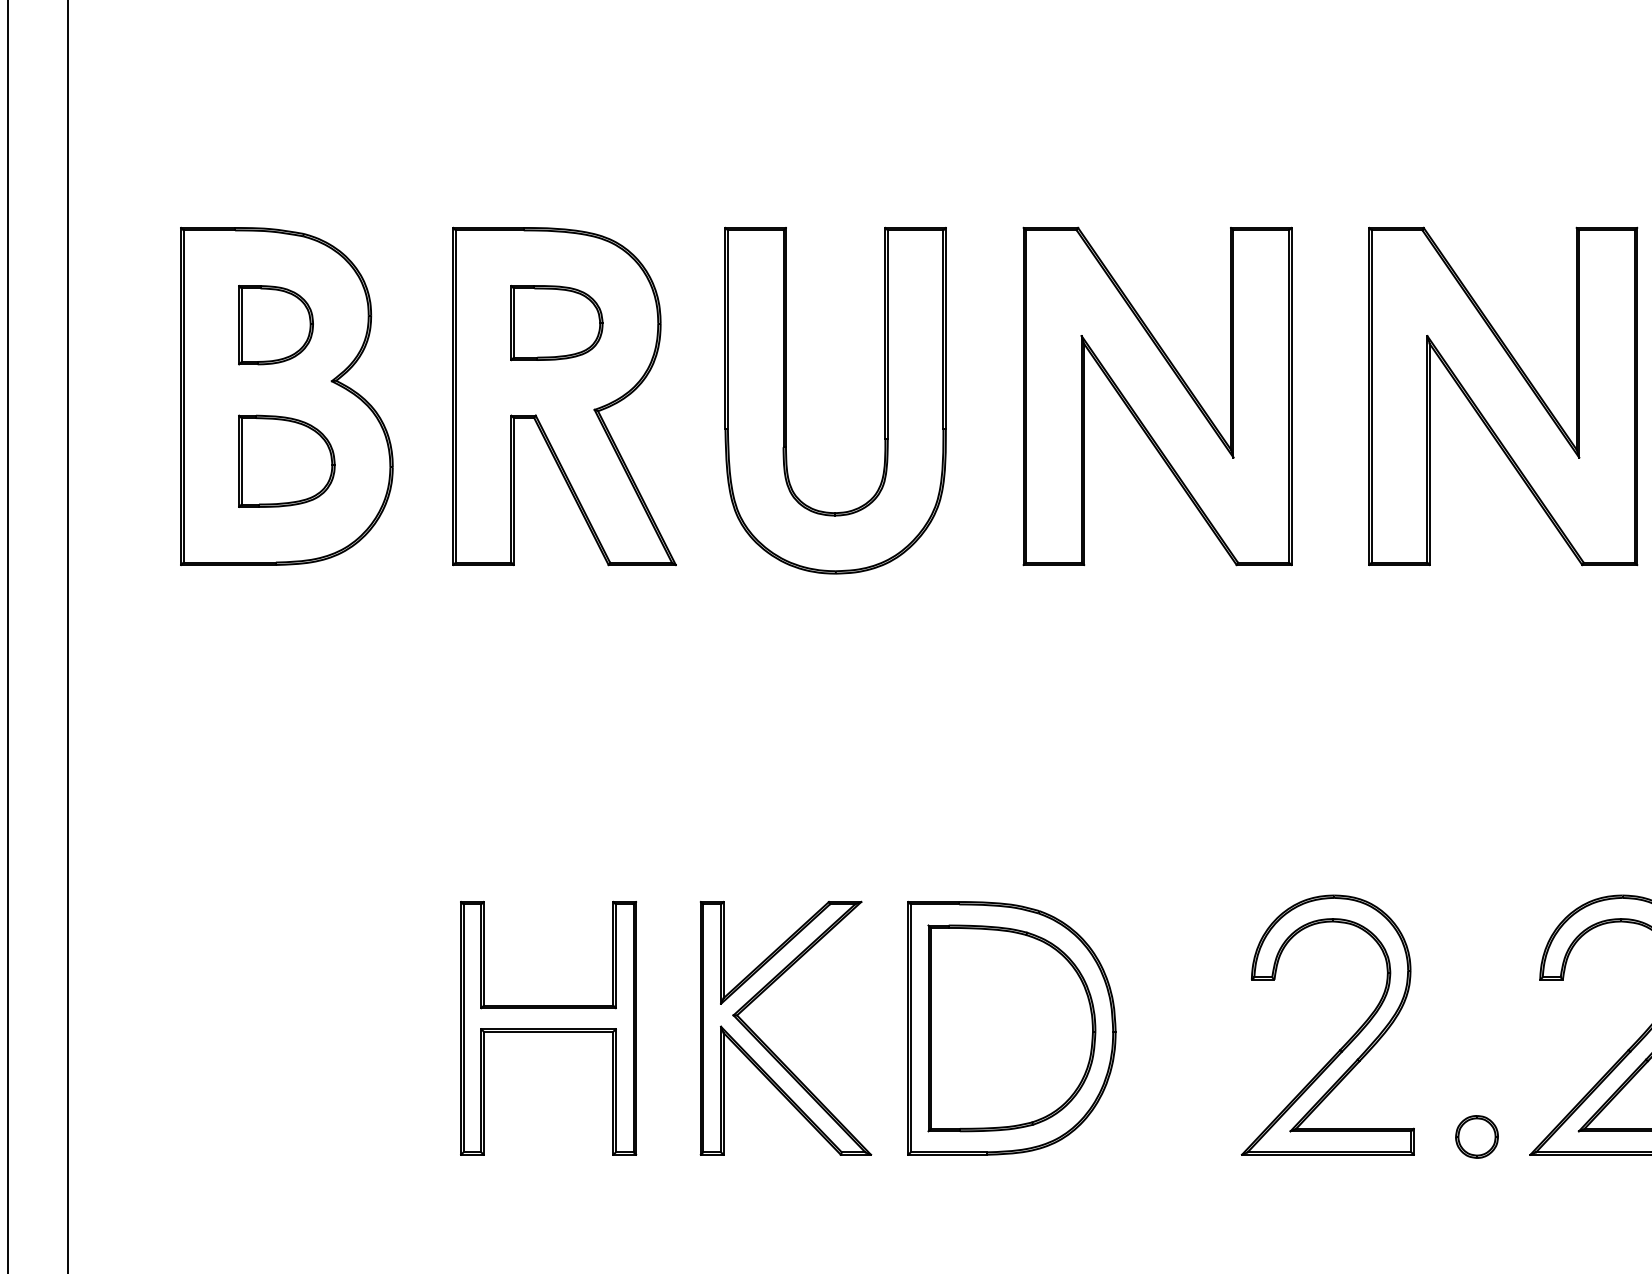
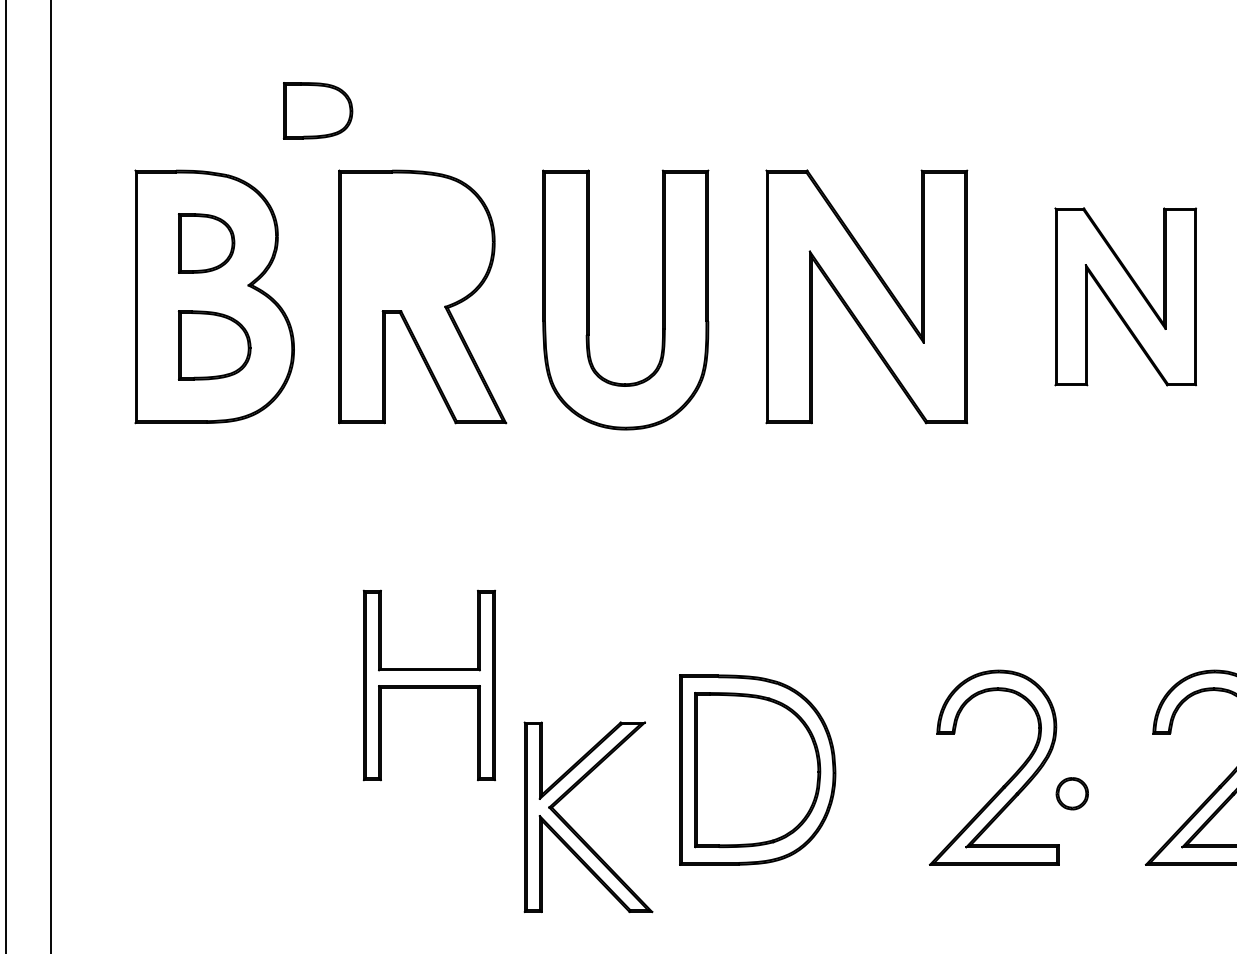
part: (556, 323) -> (317, 111), moved
part: (1503, 396) -> (1125, 296), size x0.7
part: (548, 1028) -> (429, 685), moved
part: (767, 1045) -> (574, 830), moved
part: (1476, 1136) -> (1071, 793), moved

